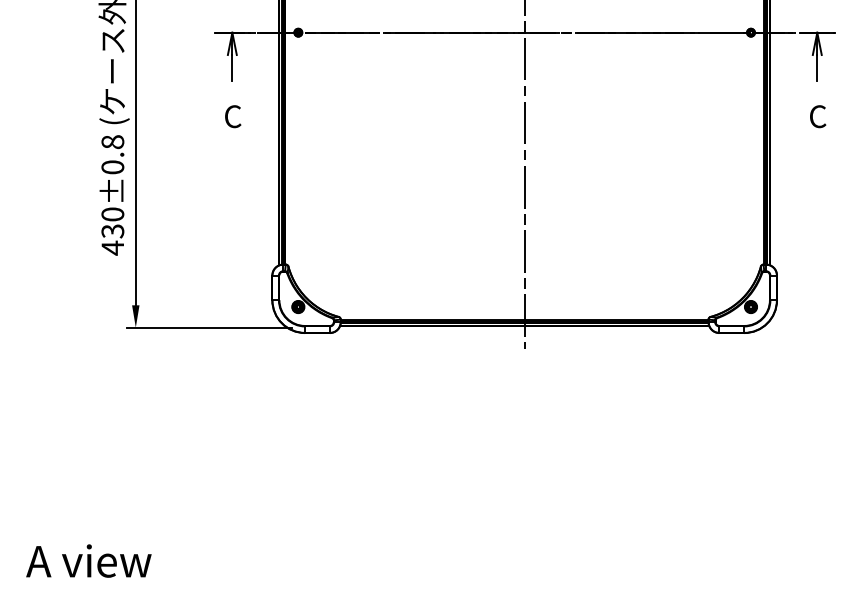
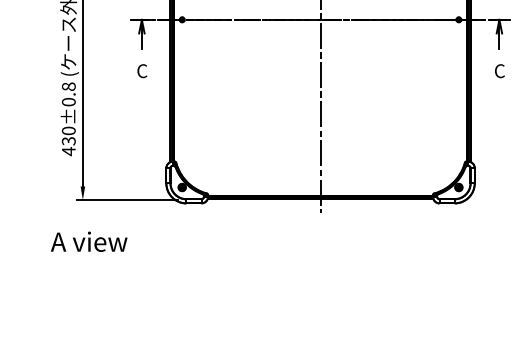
text: (89, 560) -> (89, 241), moved

